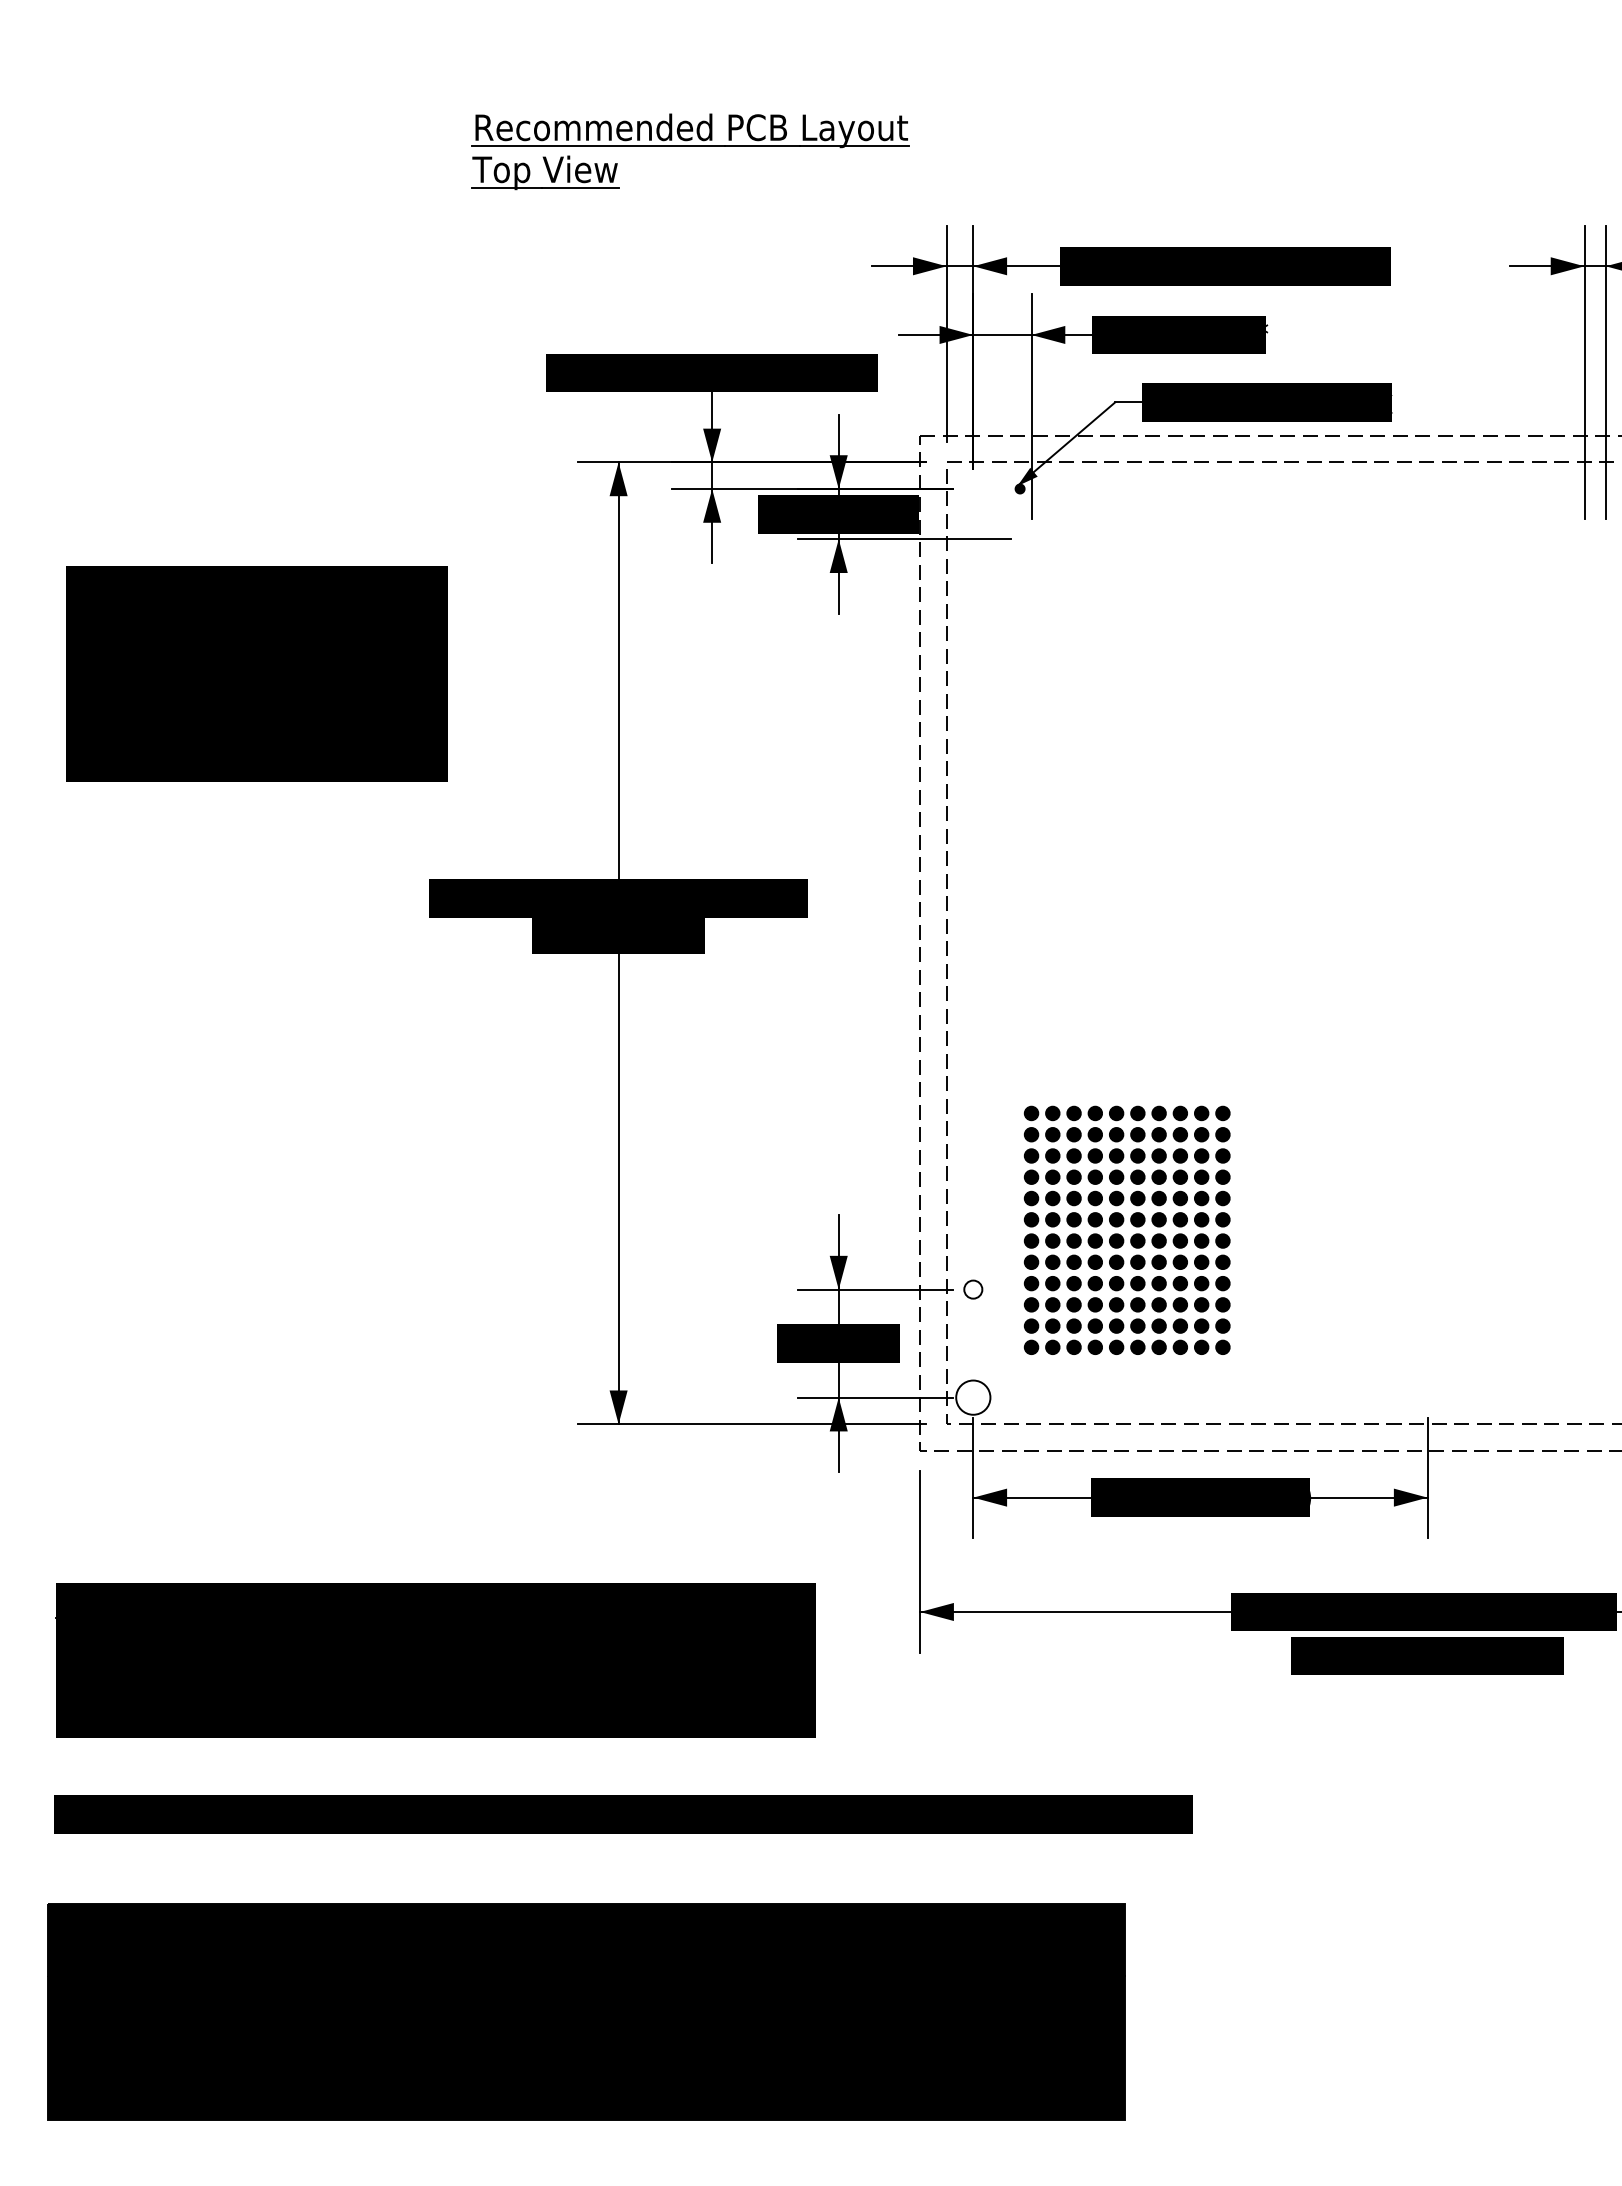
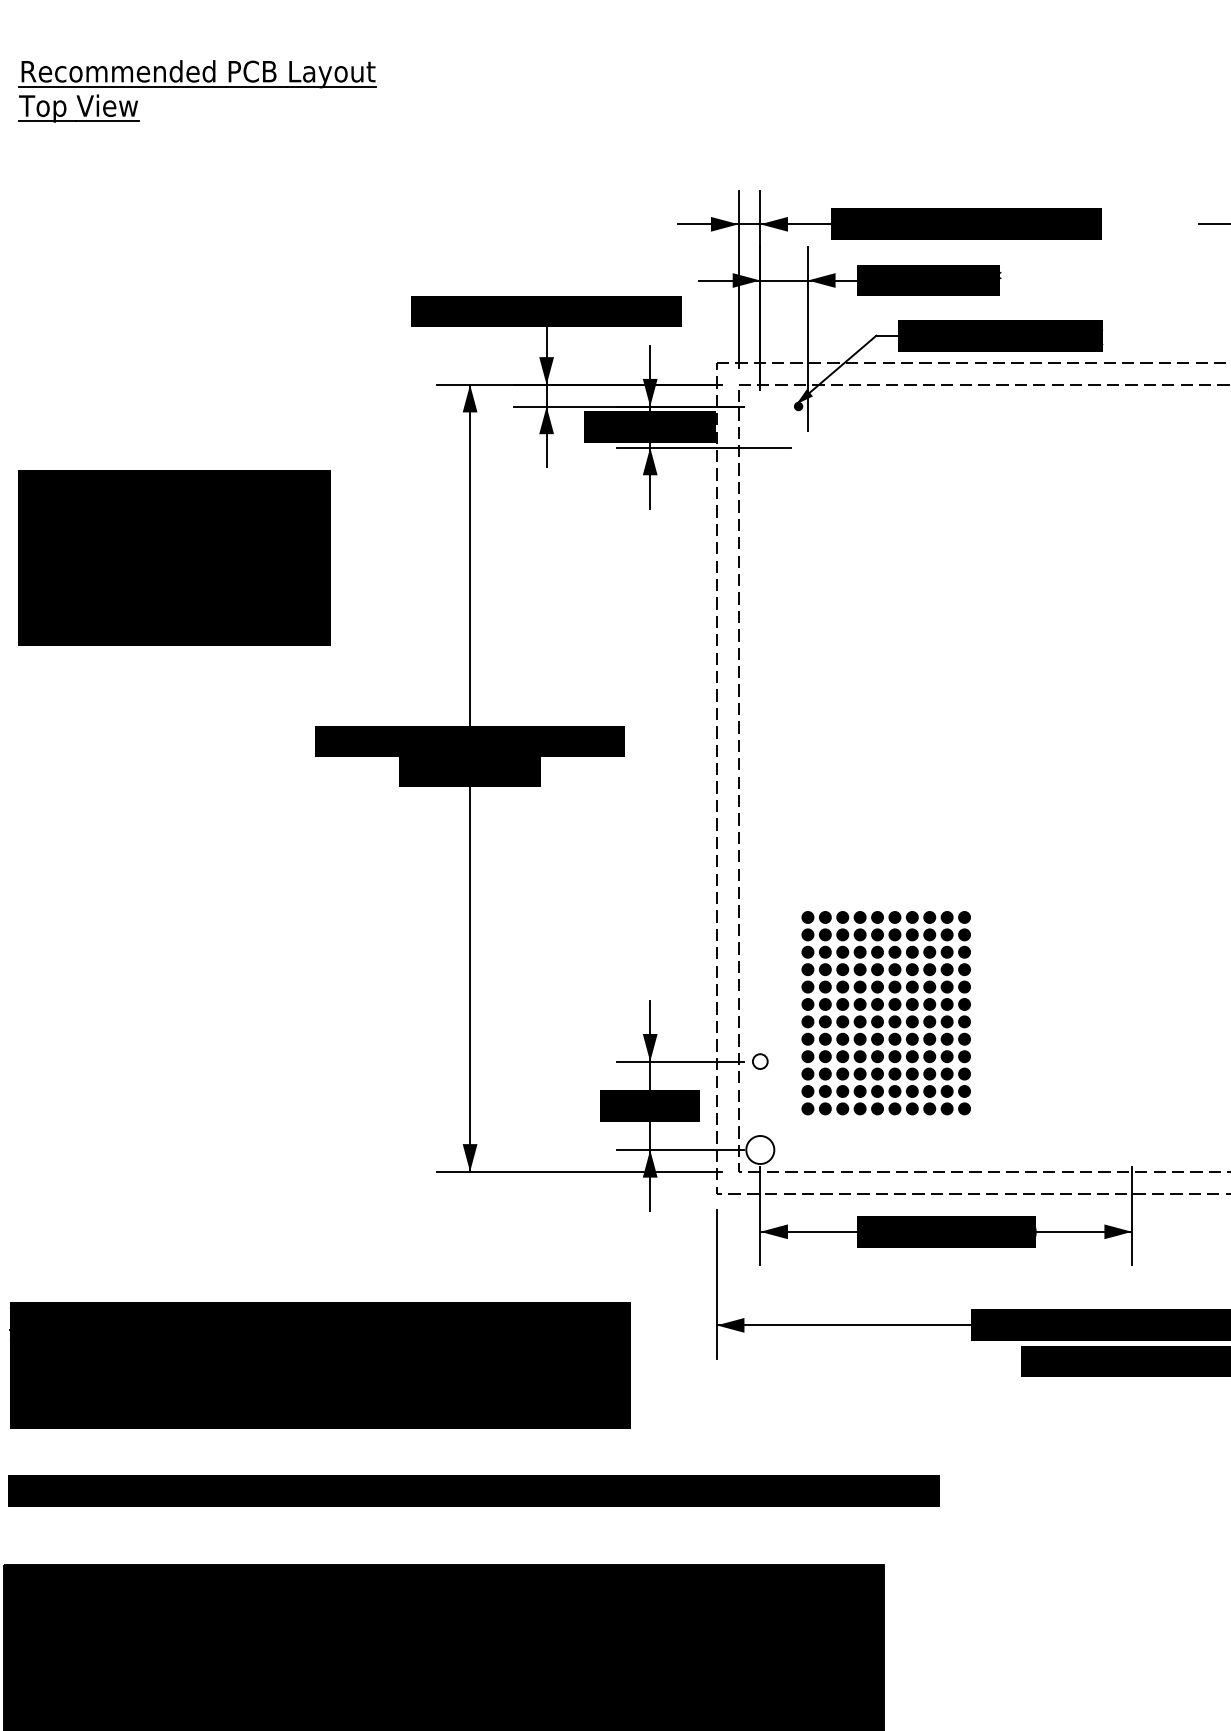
part: (690, 151) -> (197, 91), moved

